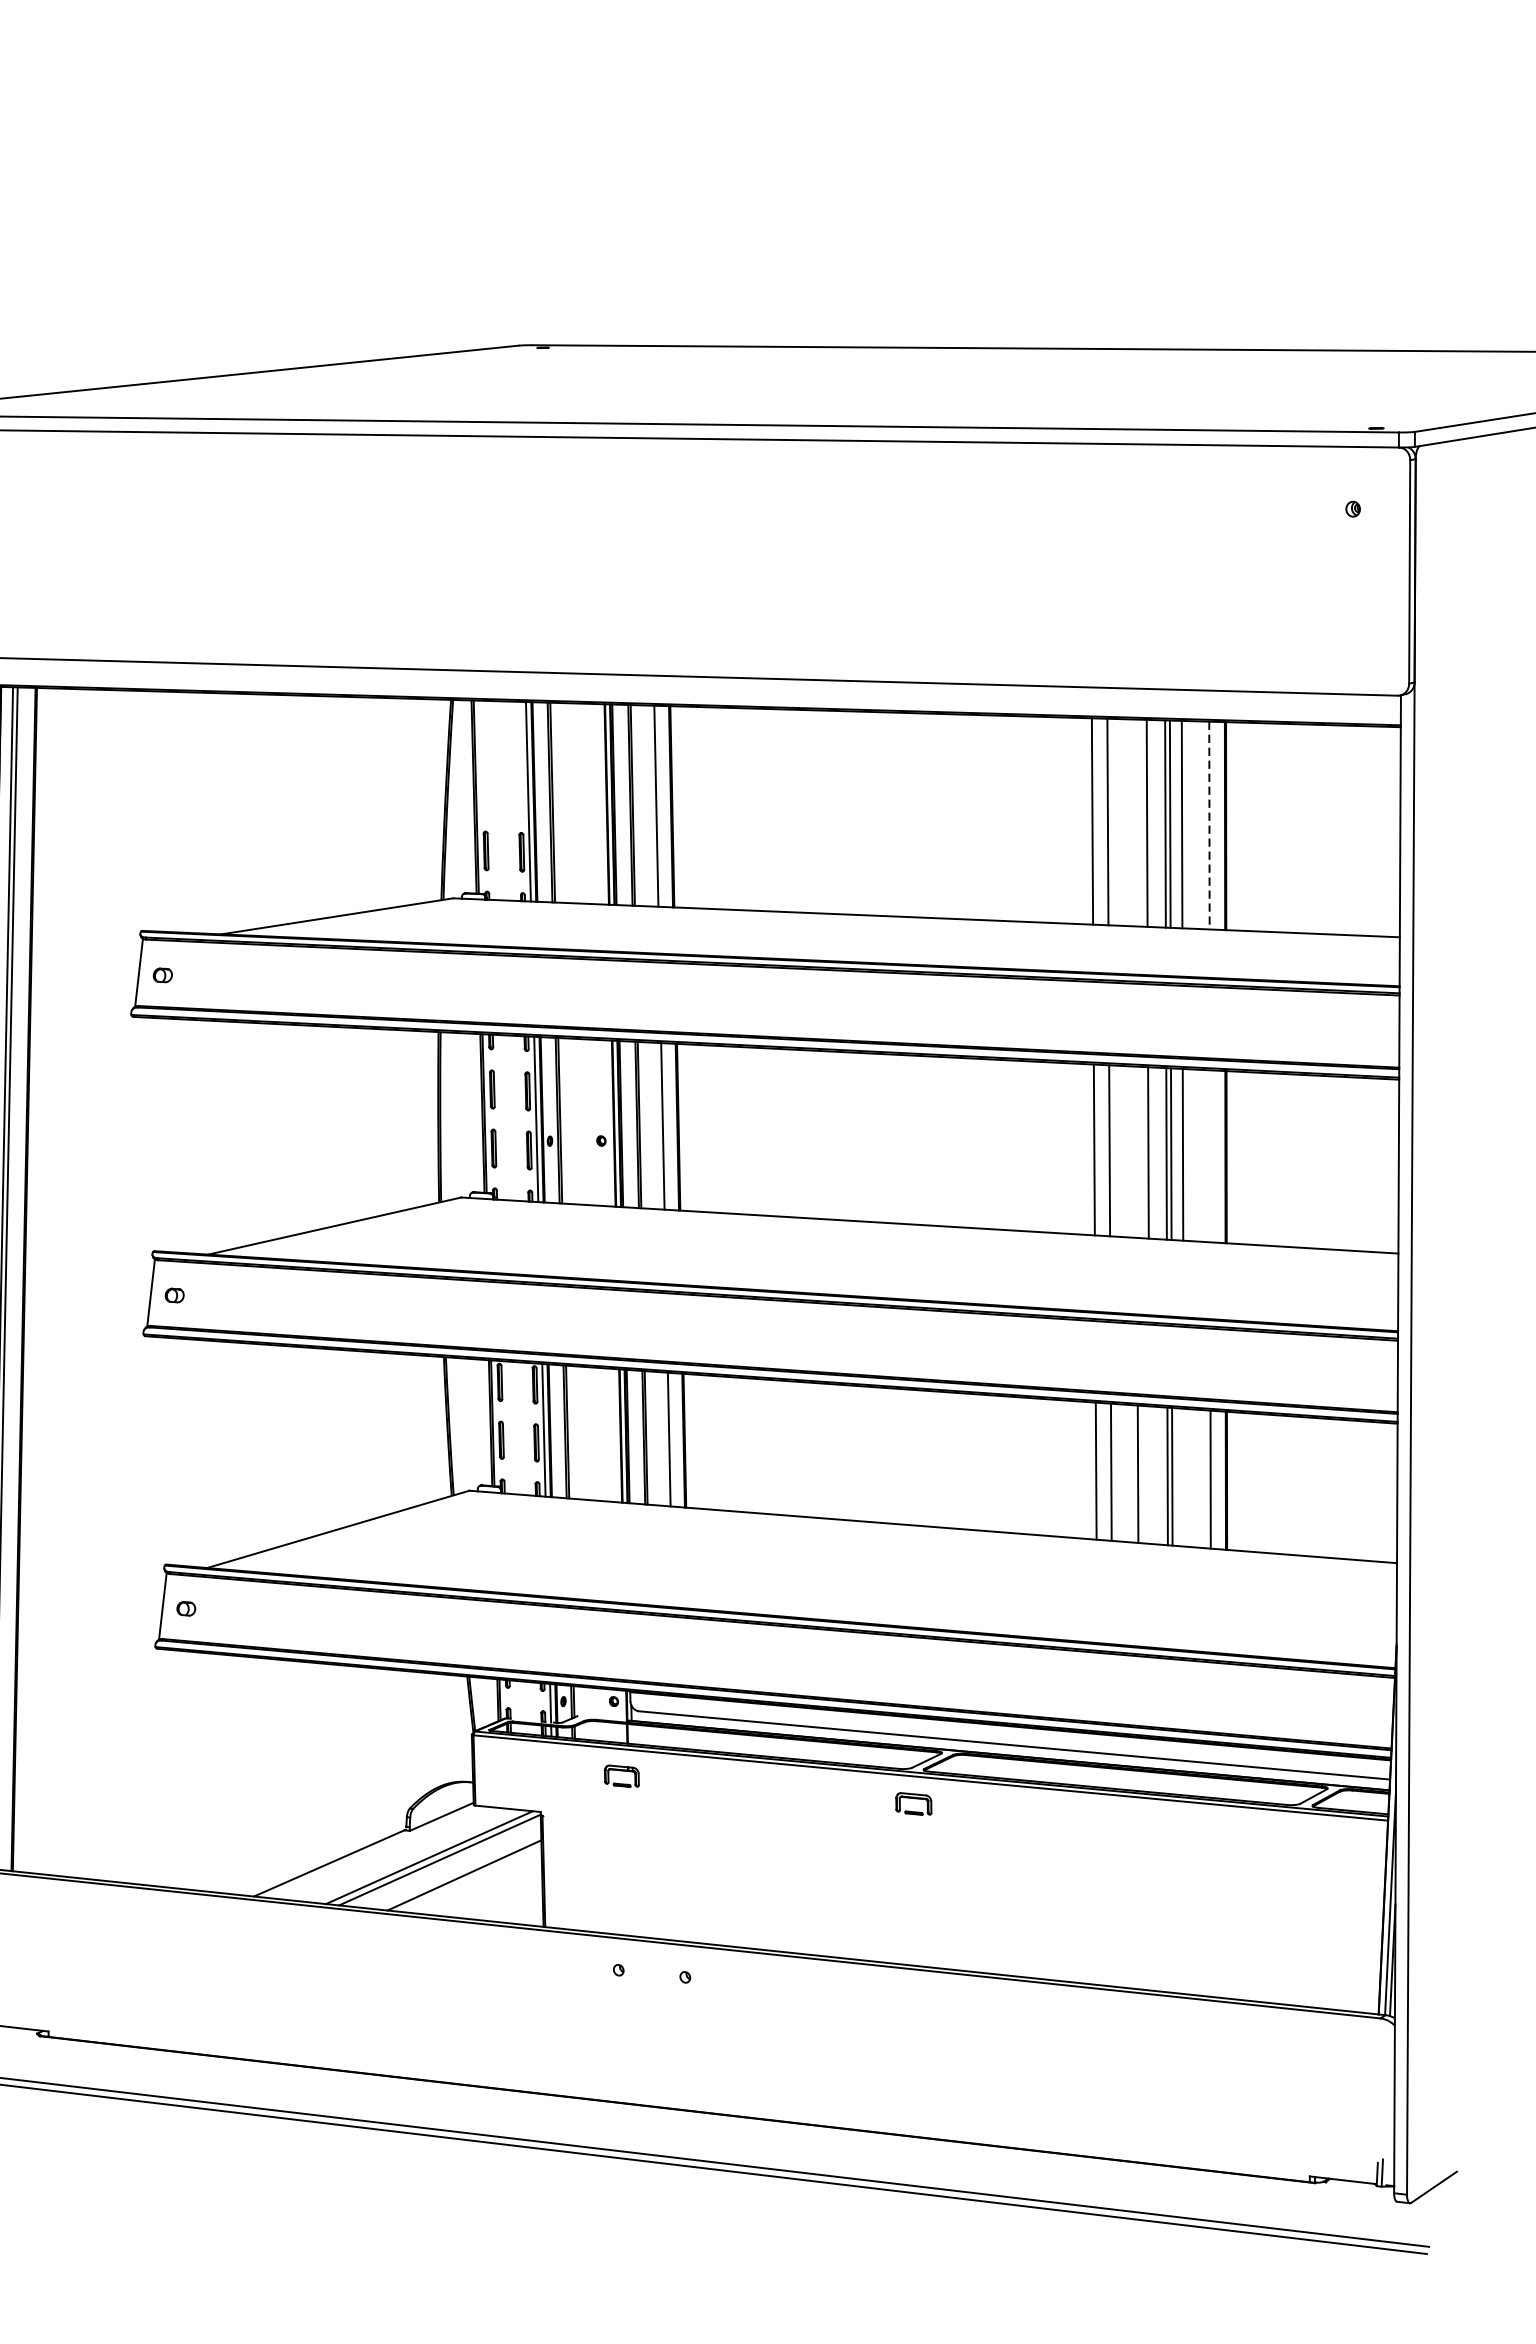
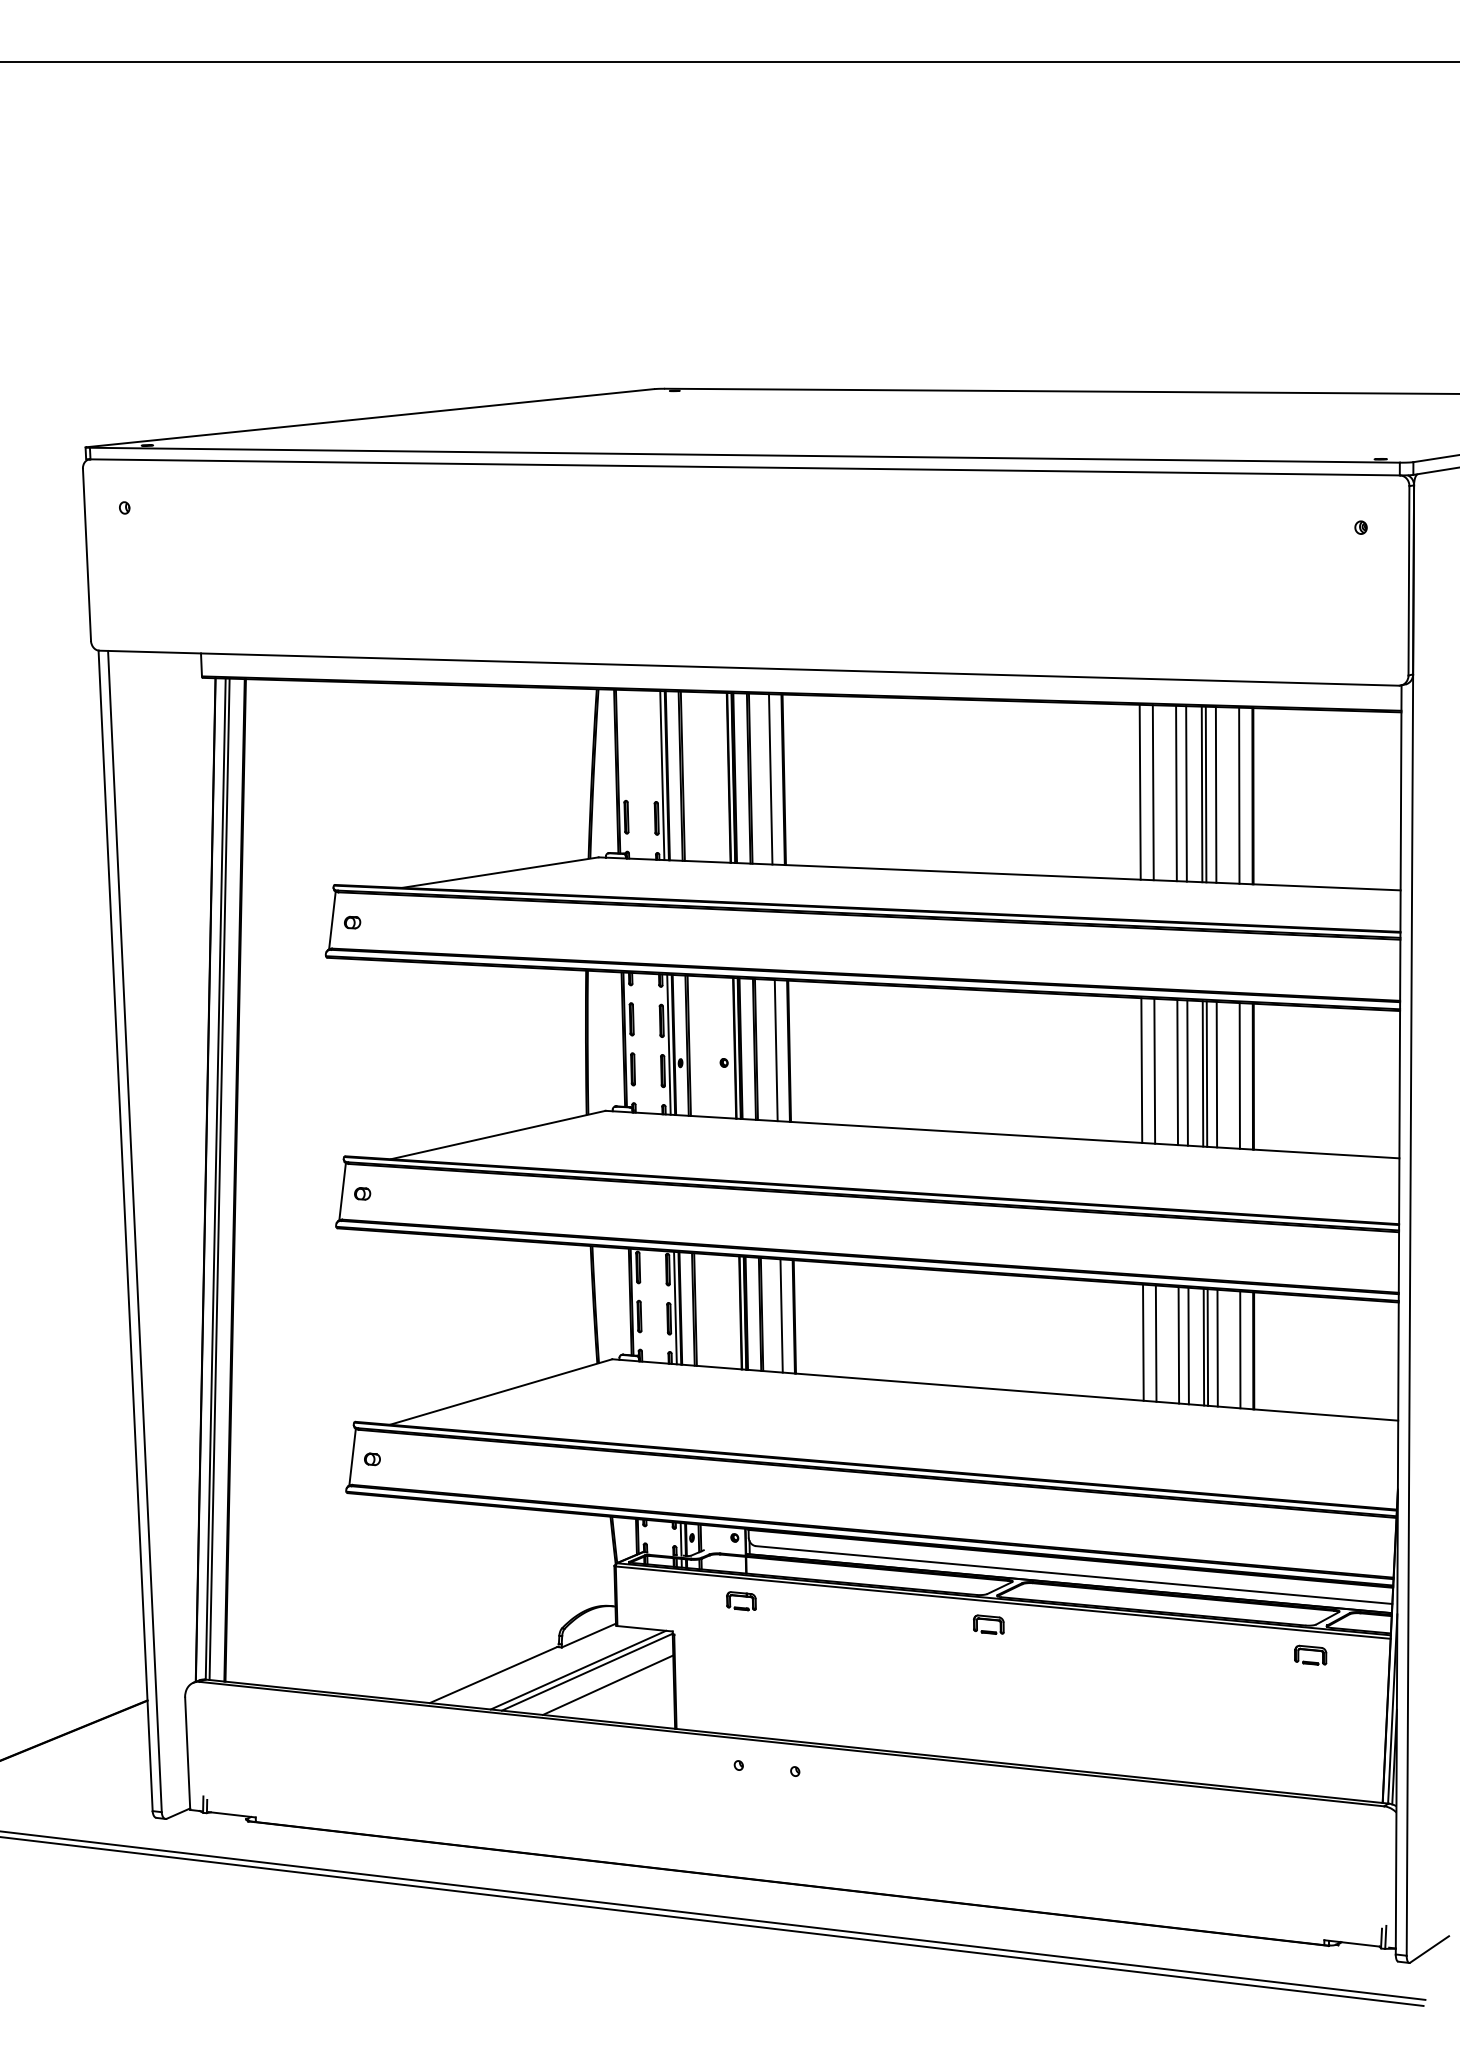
line: (1135, 822) -> (1176, 793), added
line: (1209, 826) -> (1239, 796), dashed -> solid
line: (1136, 1152) -> (1177, 1072), added
line: (1209, 1155) -> (1239, 1075), added
line: (1149, 1474) -> (1188, 1345), added
line: (1183, 1476) -> (1217, 1347), added
part: (1293, 1839) -> (1310, 1654), added

